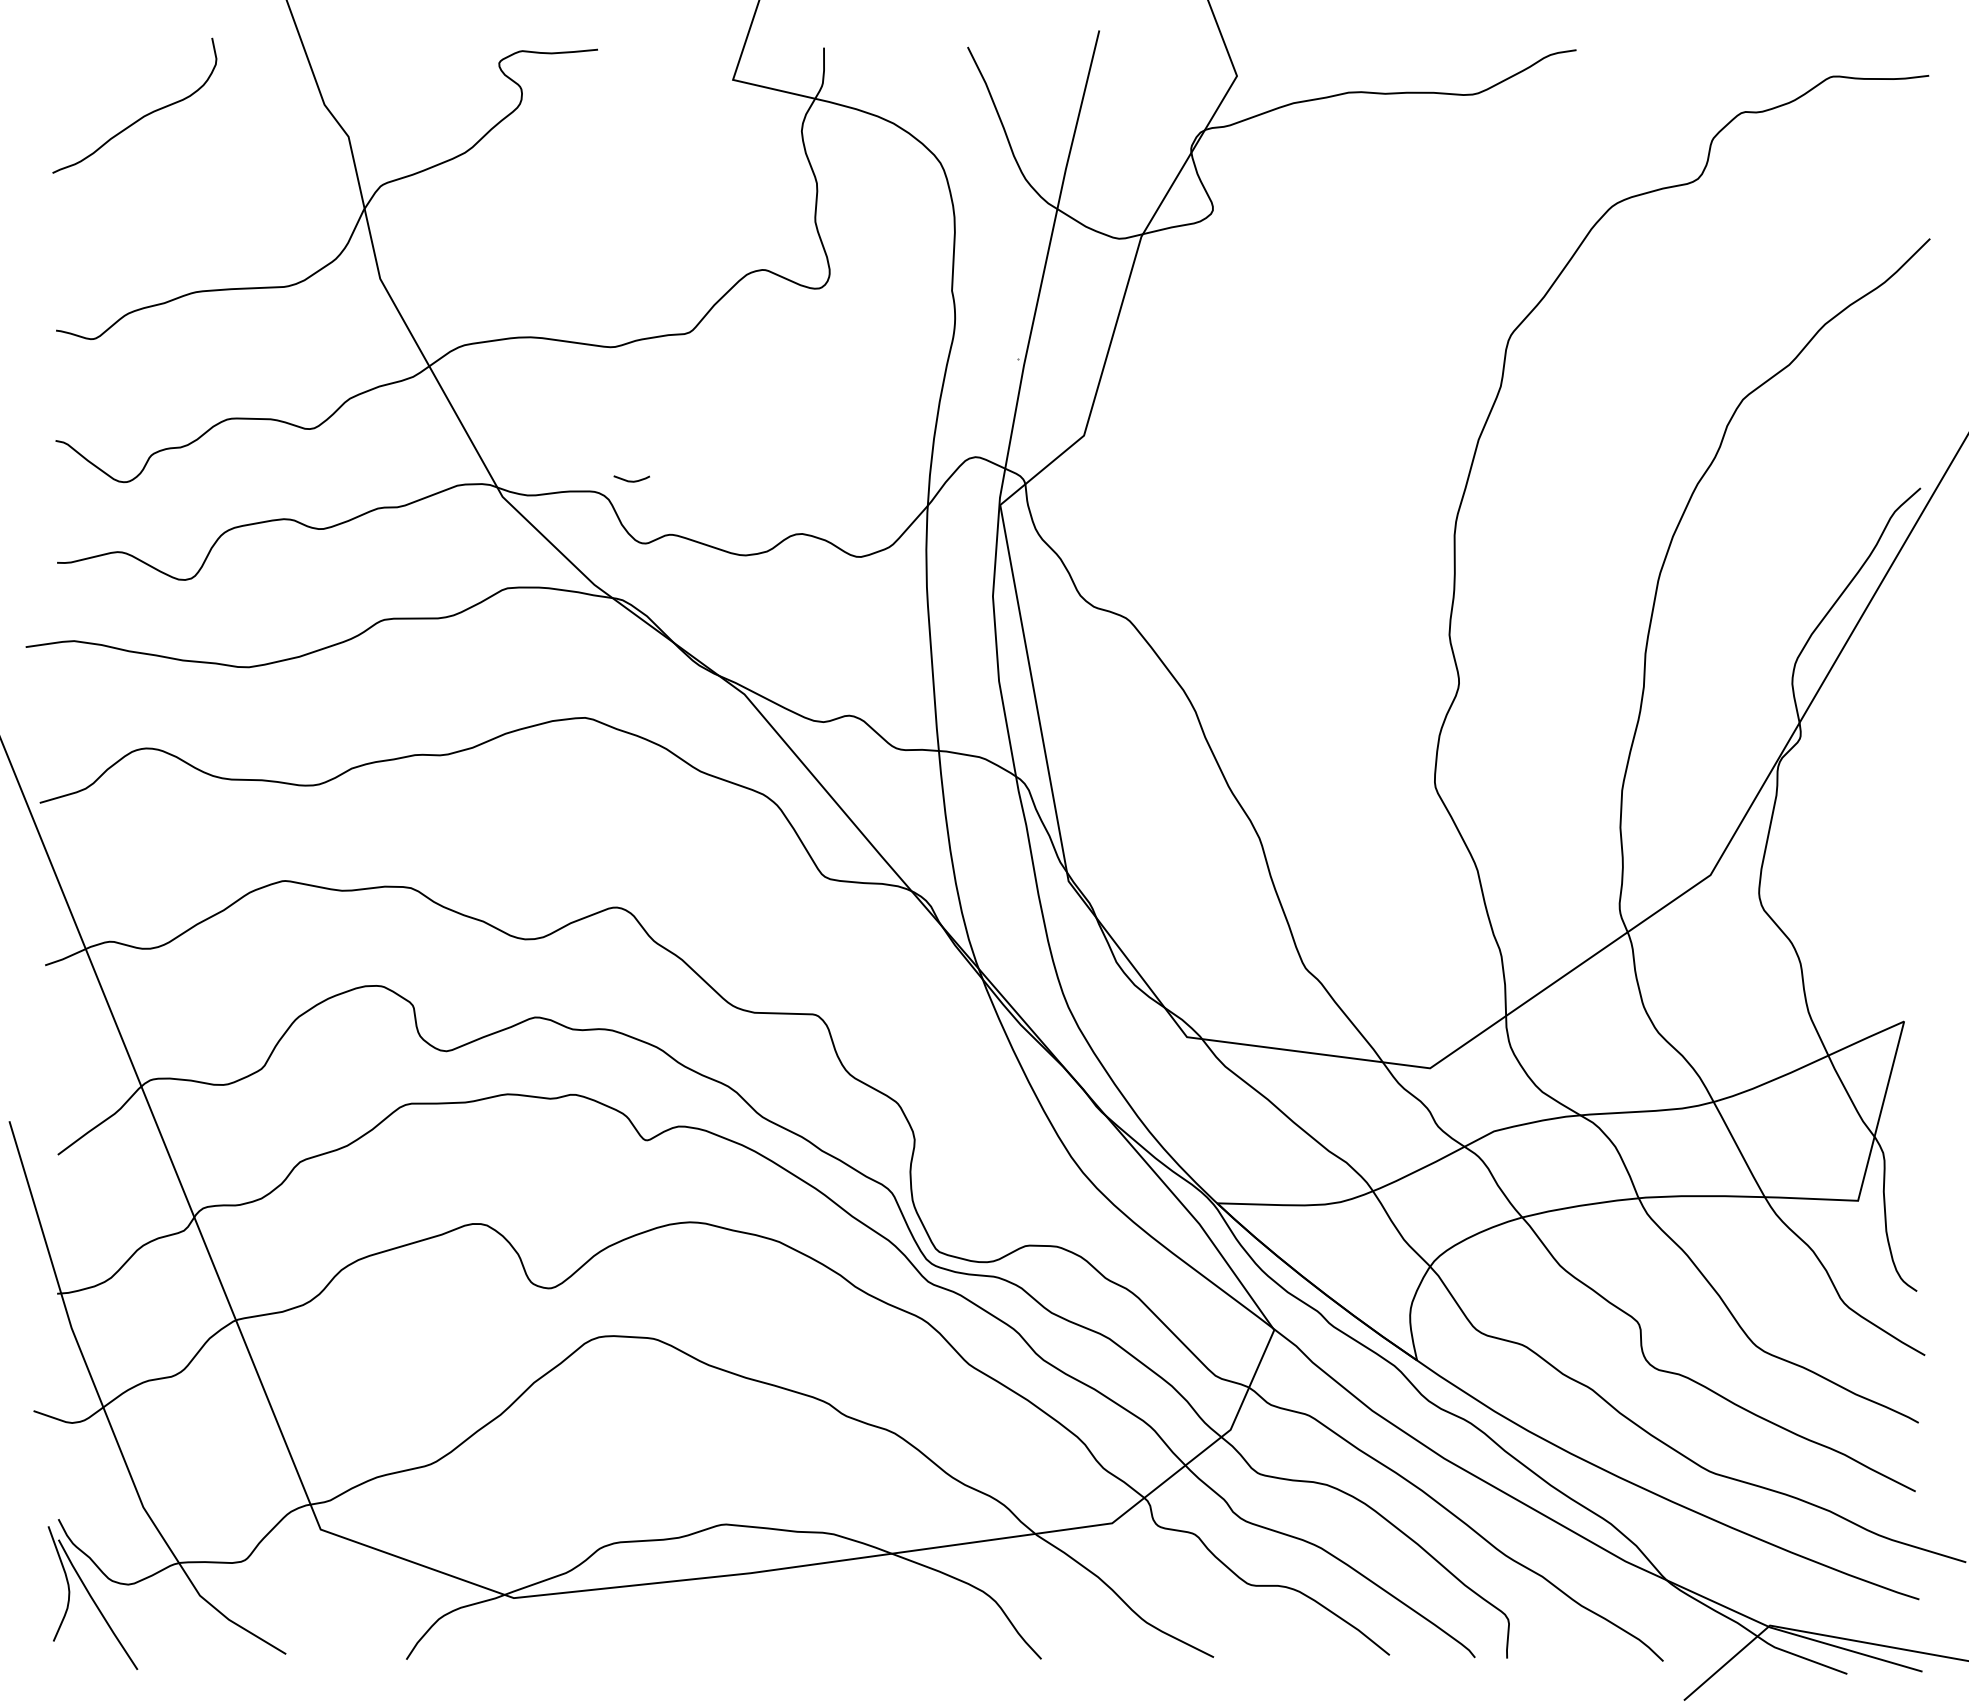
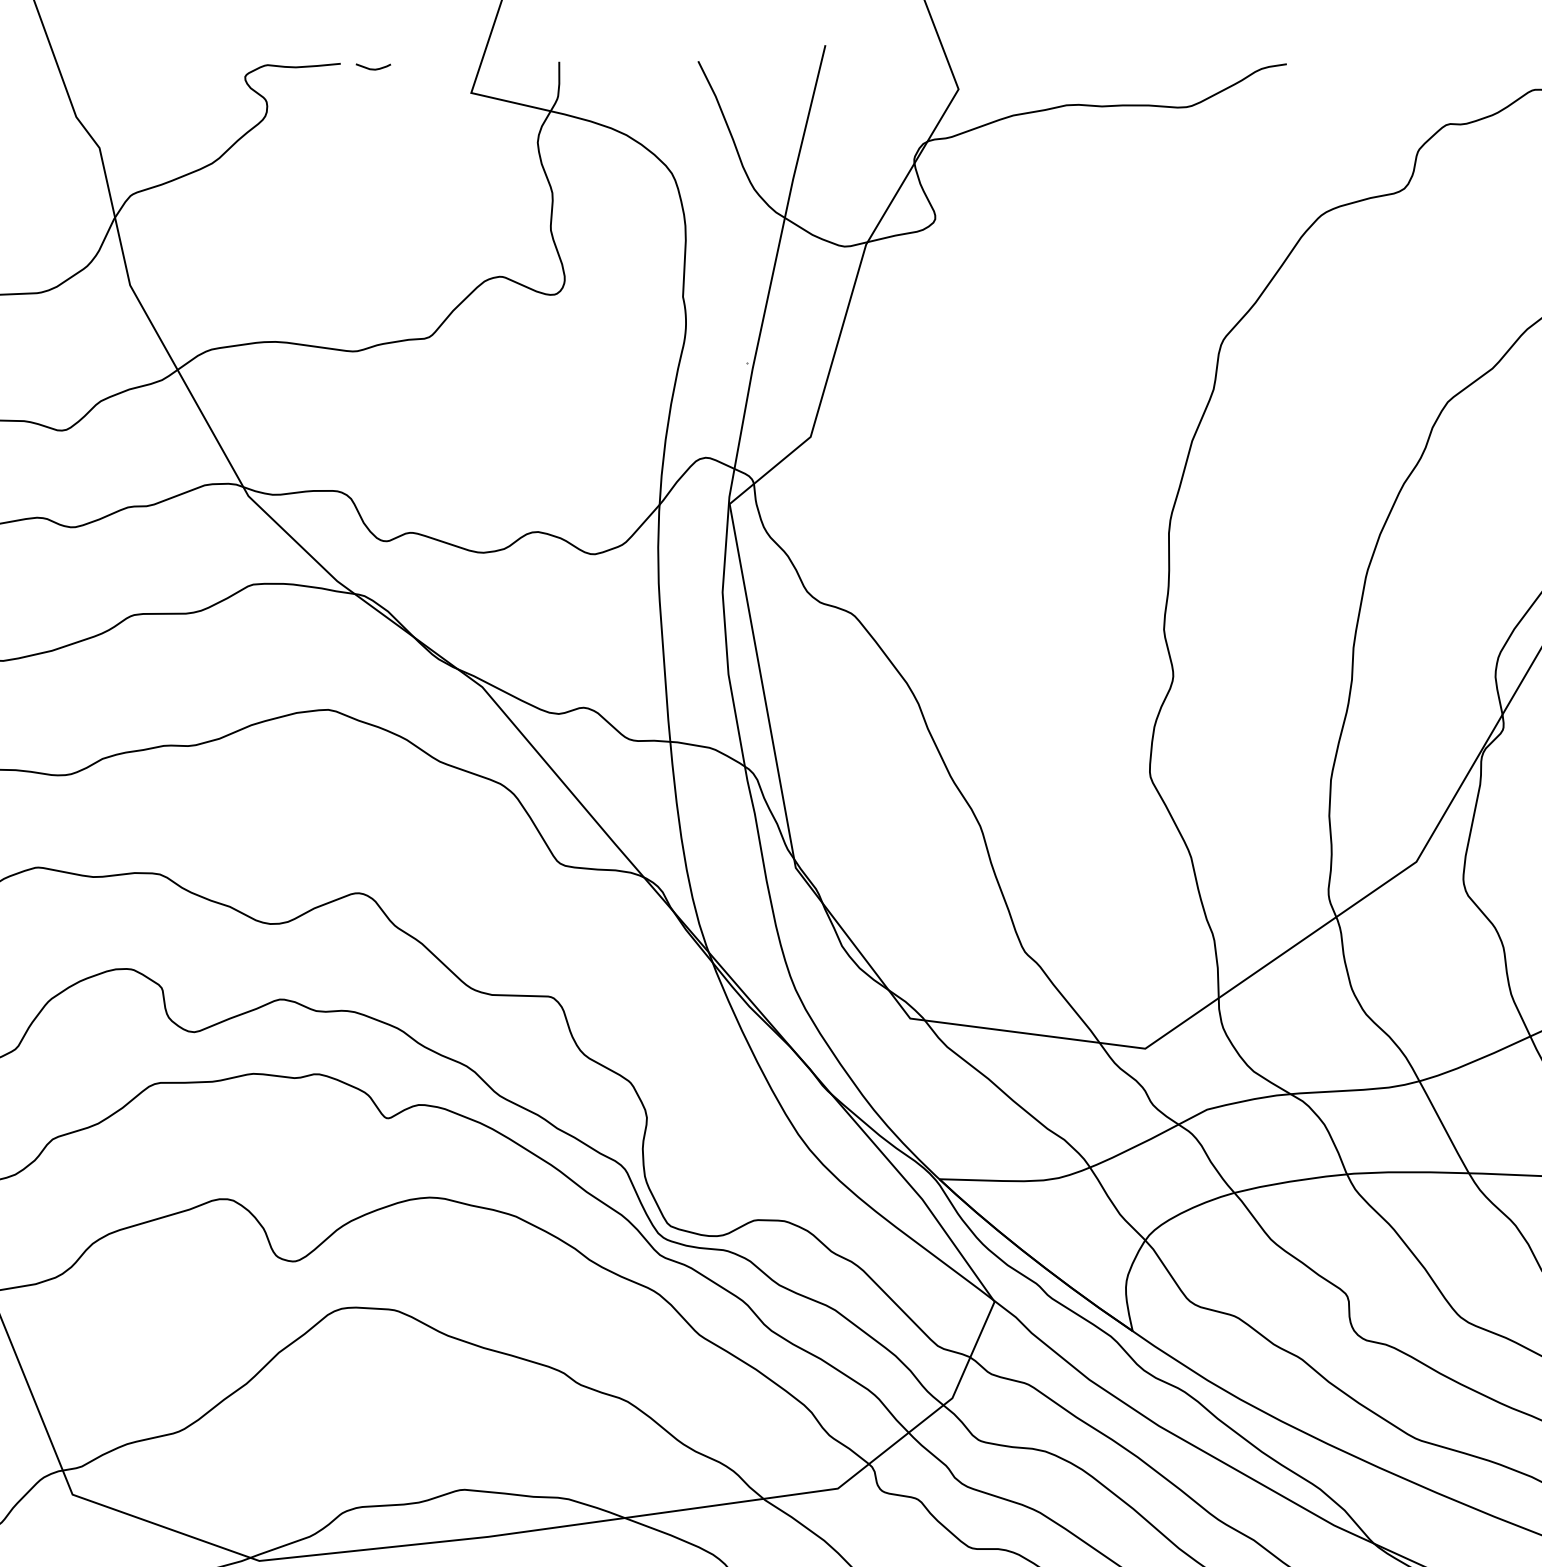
curve: (631, 480) -> (373, 68), moved

